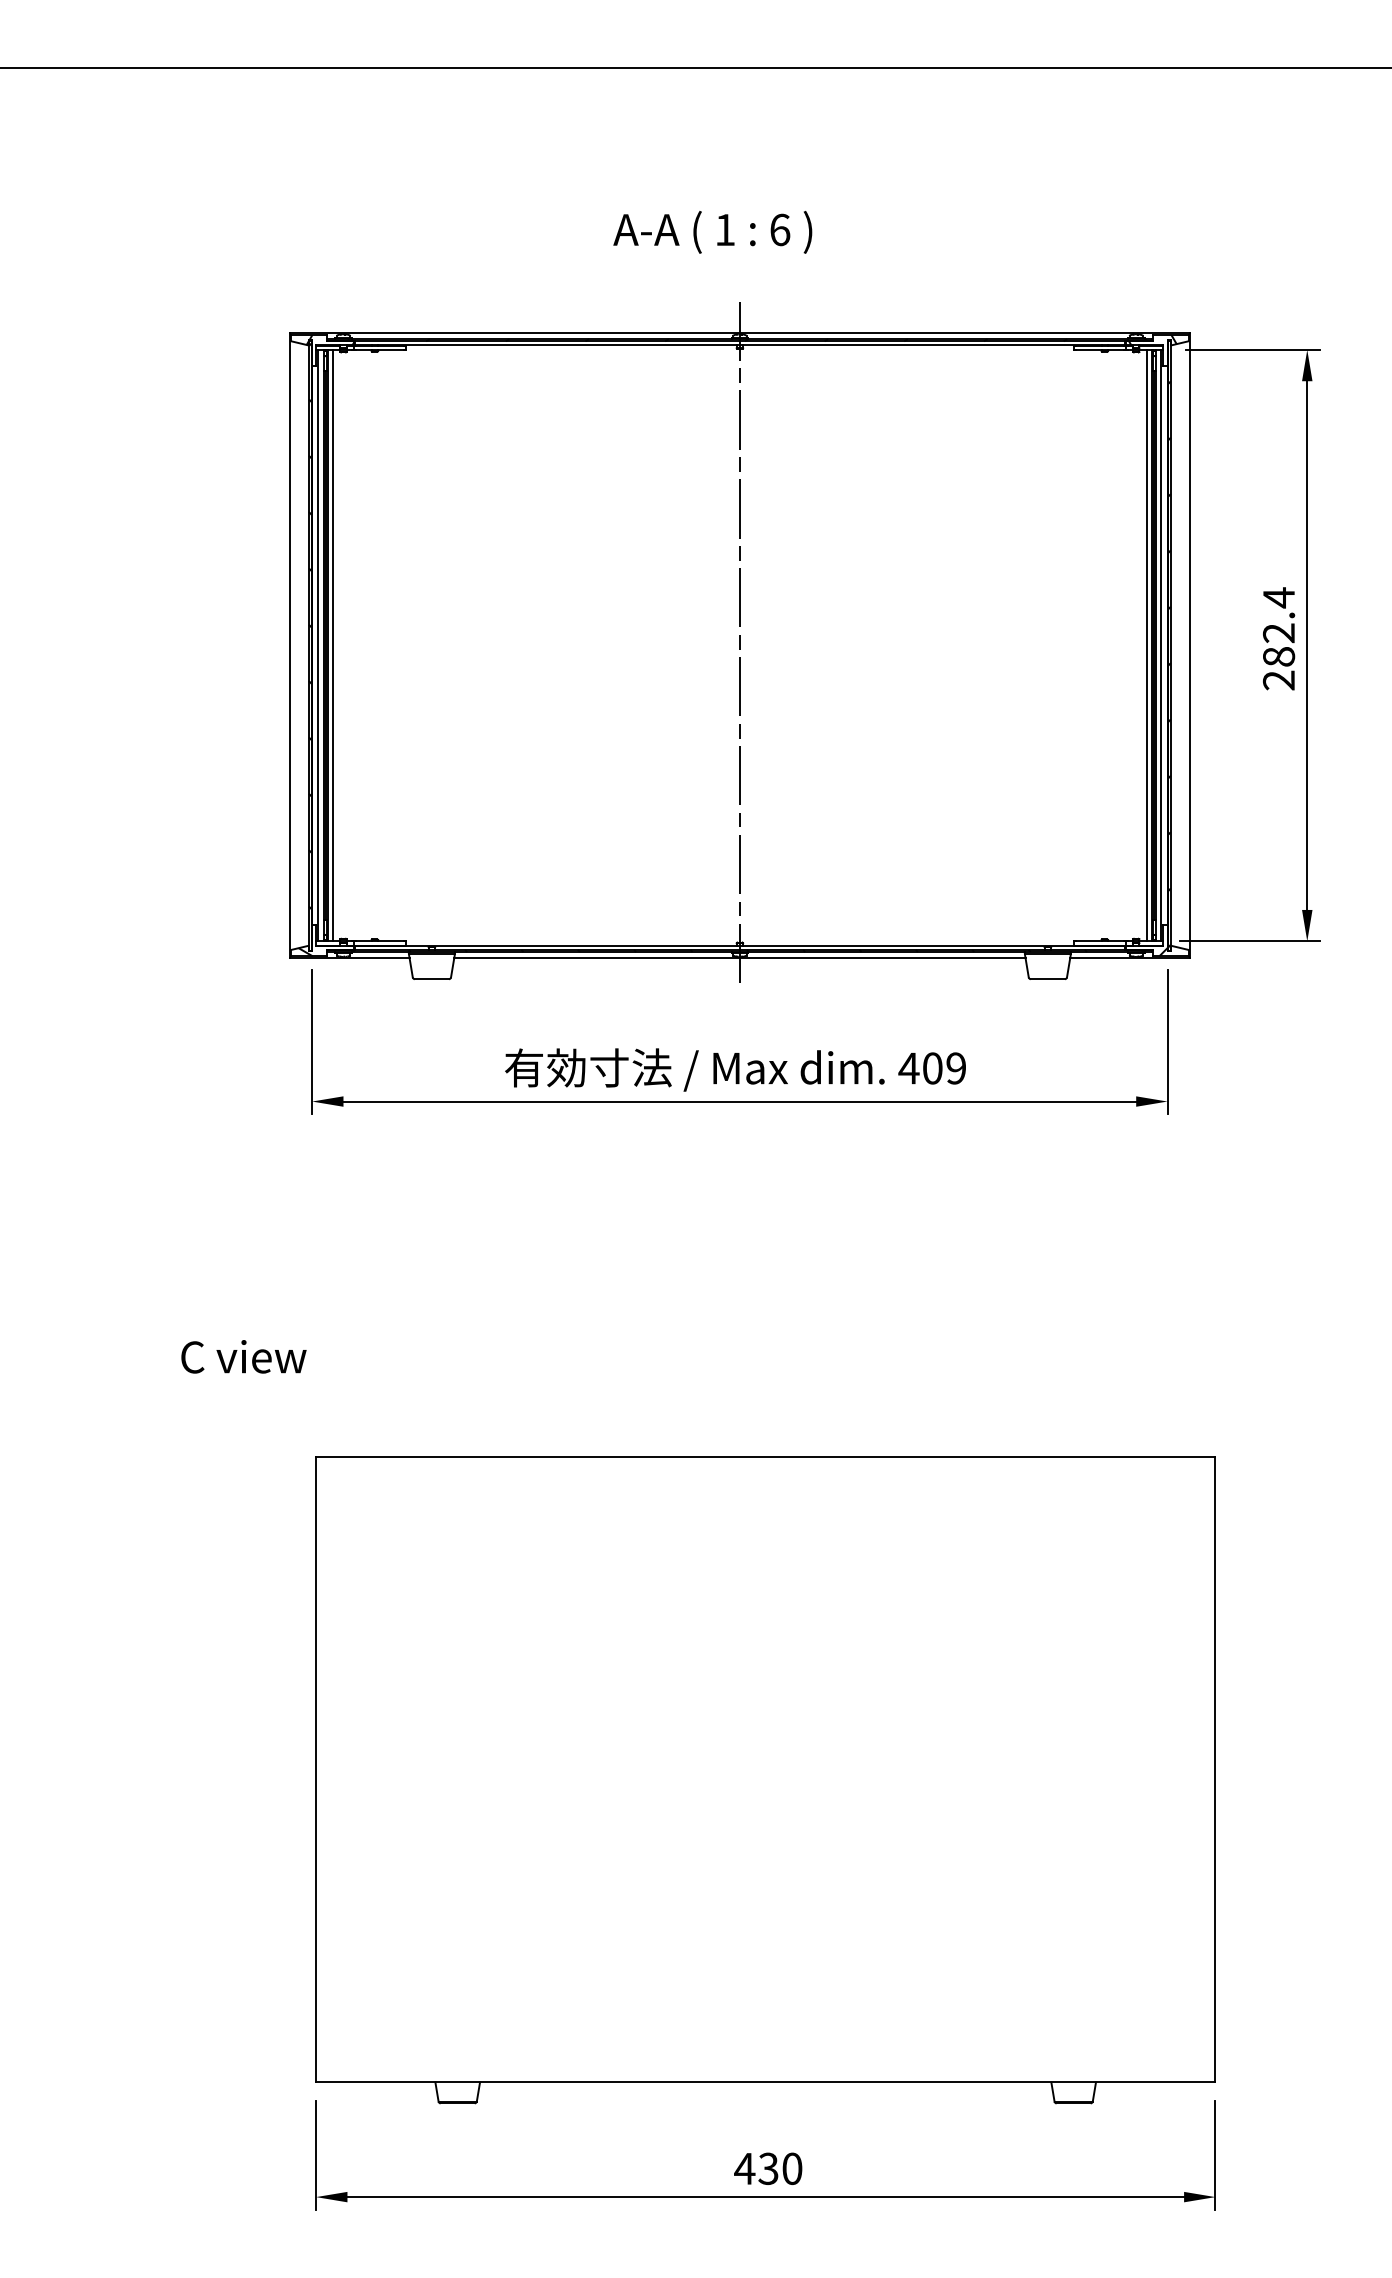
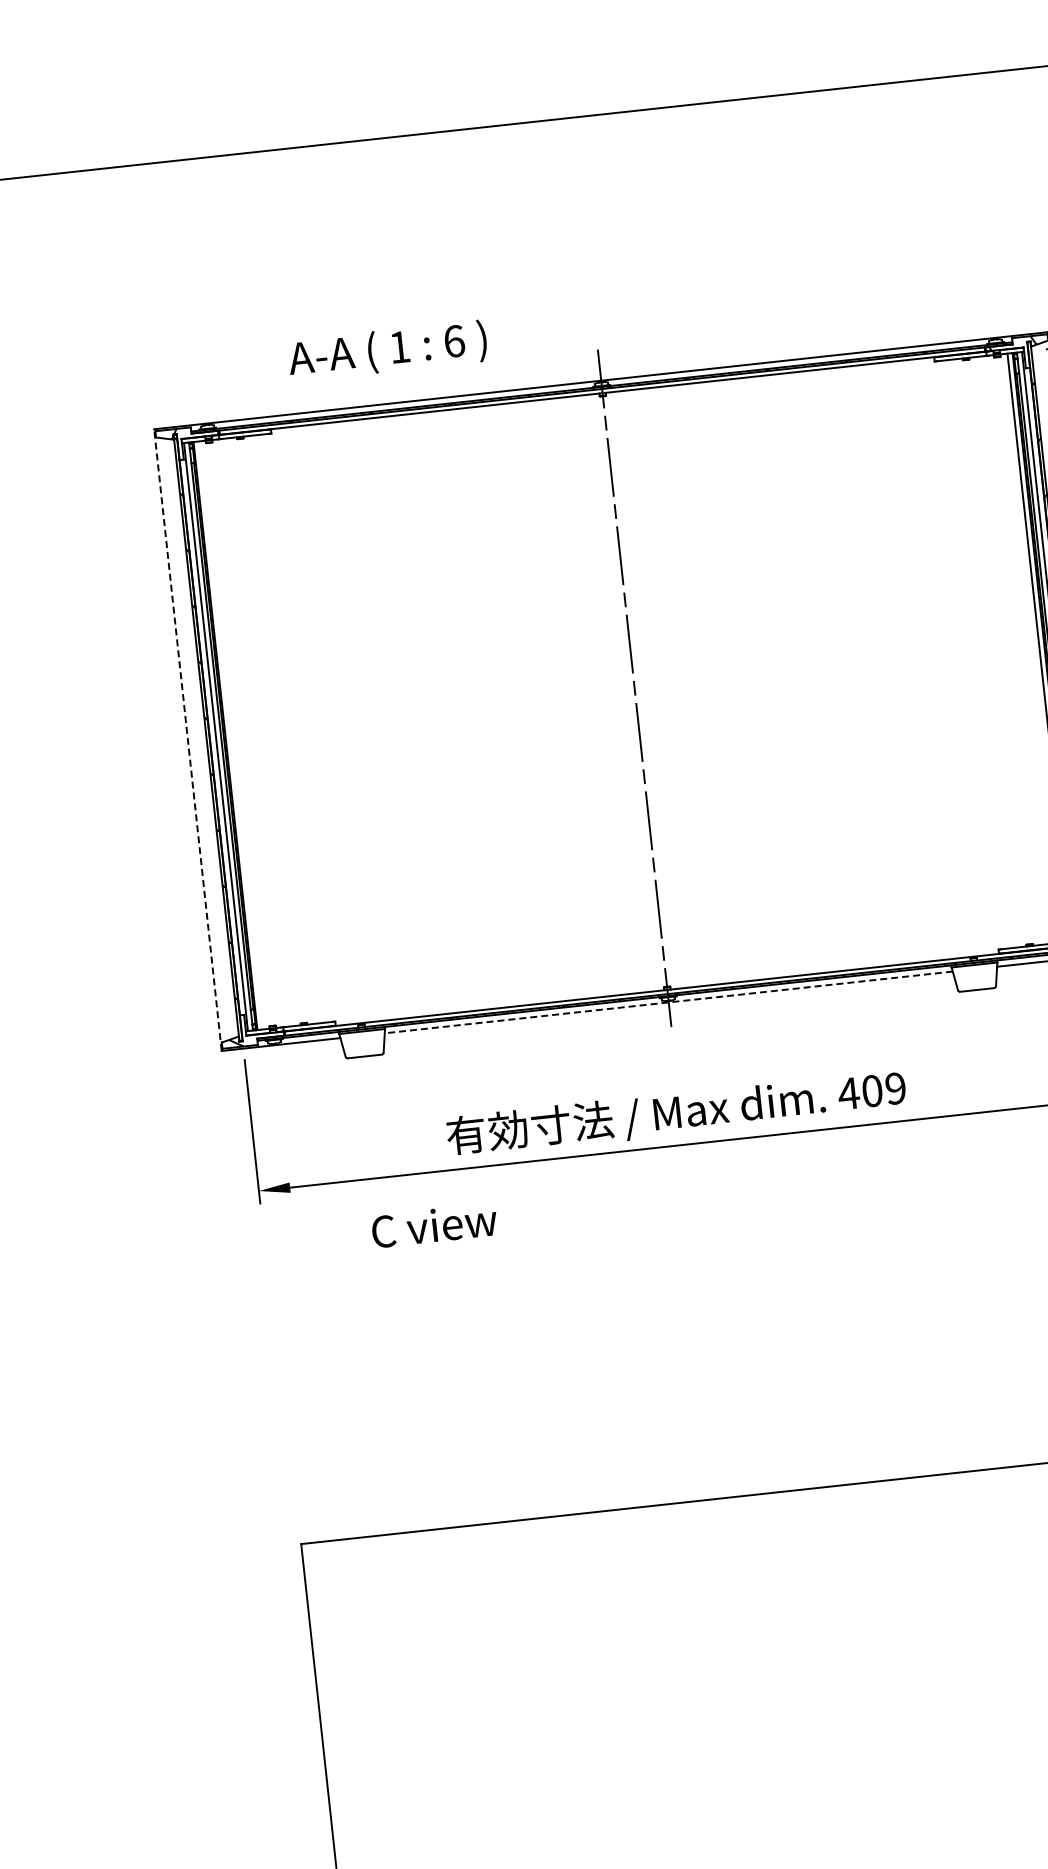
text: (712, 232) -> (387, 351), moved
line: (290, 645) -> (188, 739), solid -> dashed
line: (333, 645) -> (230, 735), removed
line: (739, 958) -> (668, 1002), solid -> dashed
text: (243, 1356) -> (434, 1225), moved

